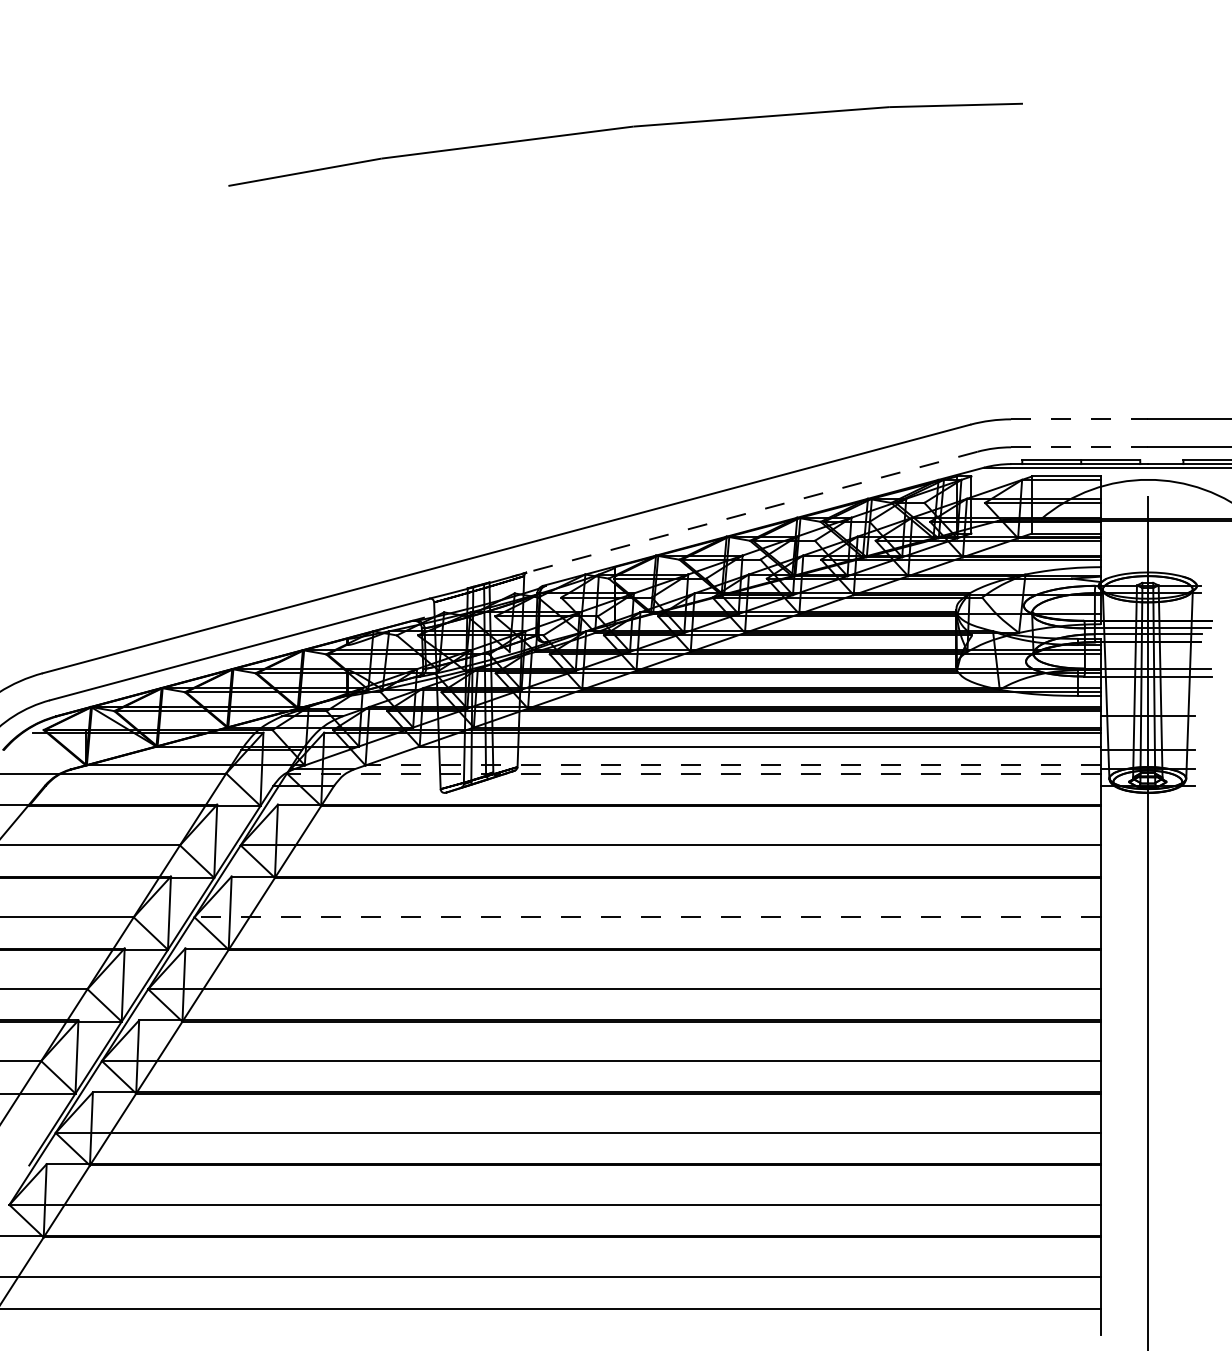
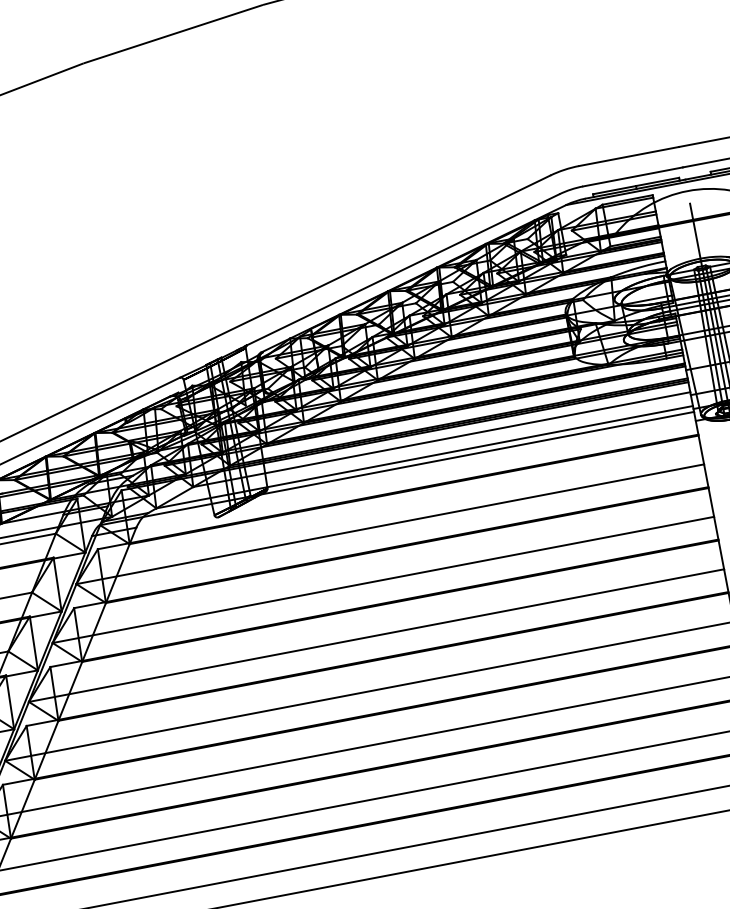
line: (1079, 419) -> (629, 156), dashed -> solid
line: (1079, 447) -> (633, 177), dashed -> solid
line: (751, 512) -> (402, 270), dashed -> solid
line: (733, 765) -> (424, 457), dashed -> solid
line: (693, 773) -> (396, 468), dashed -> solid
line: (647, 917) -> (383, 580), dashed -> solid

